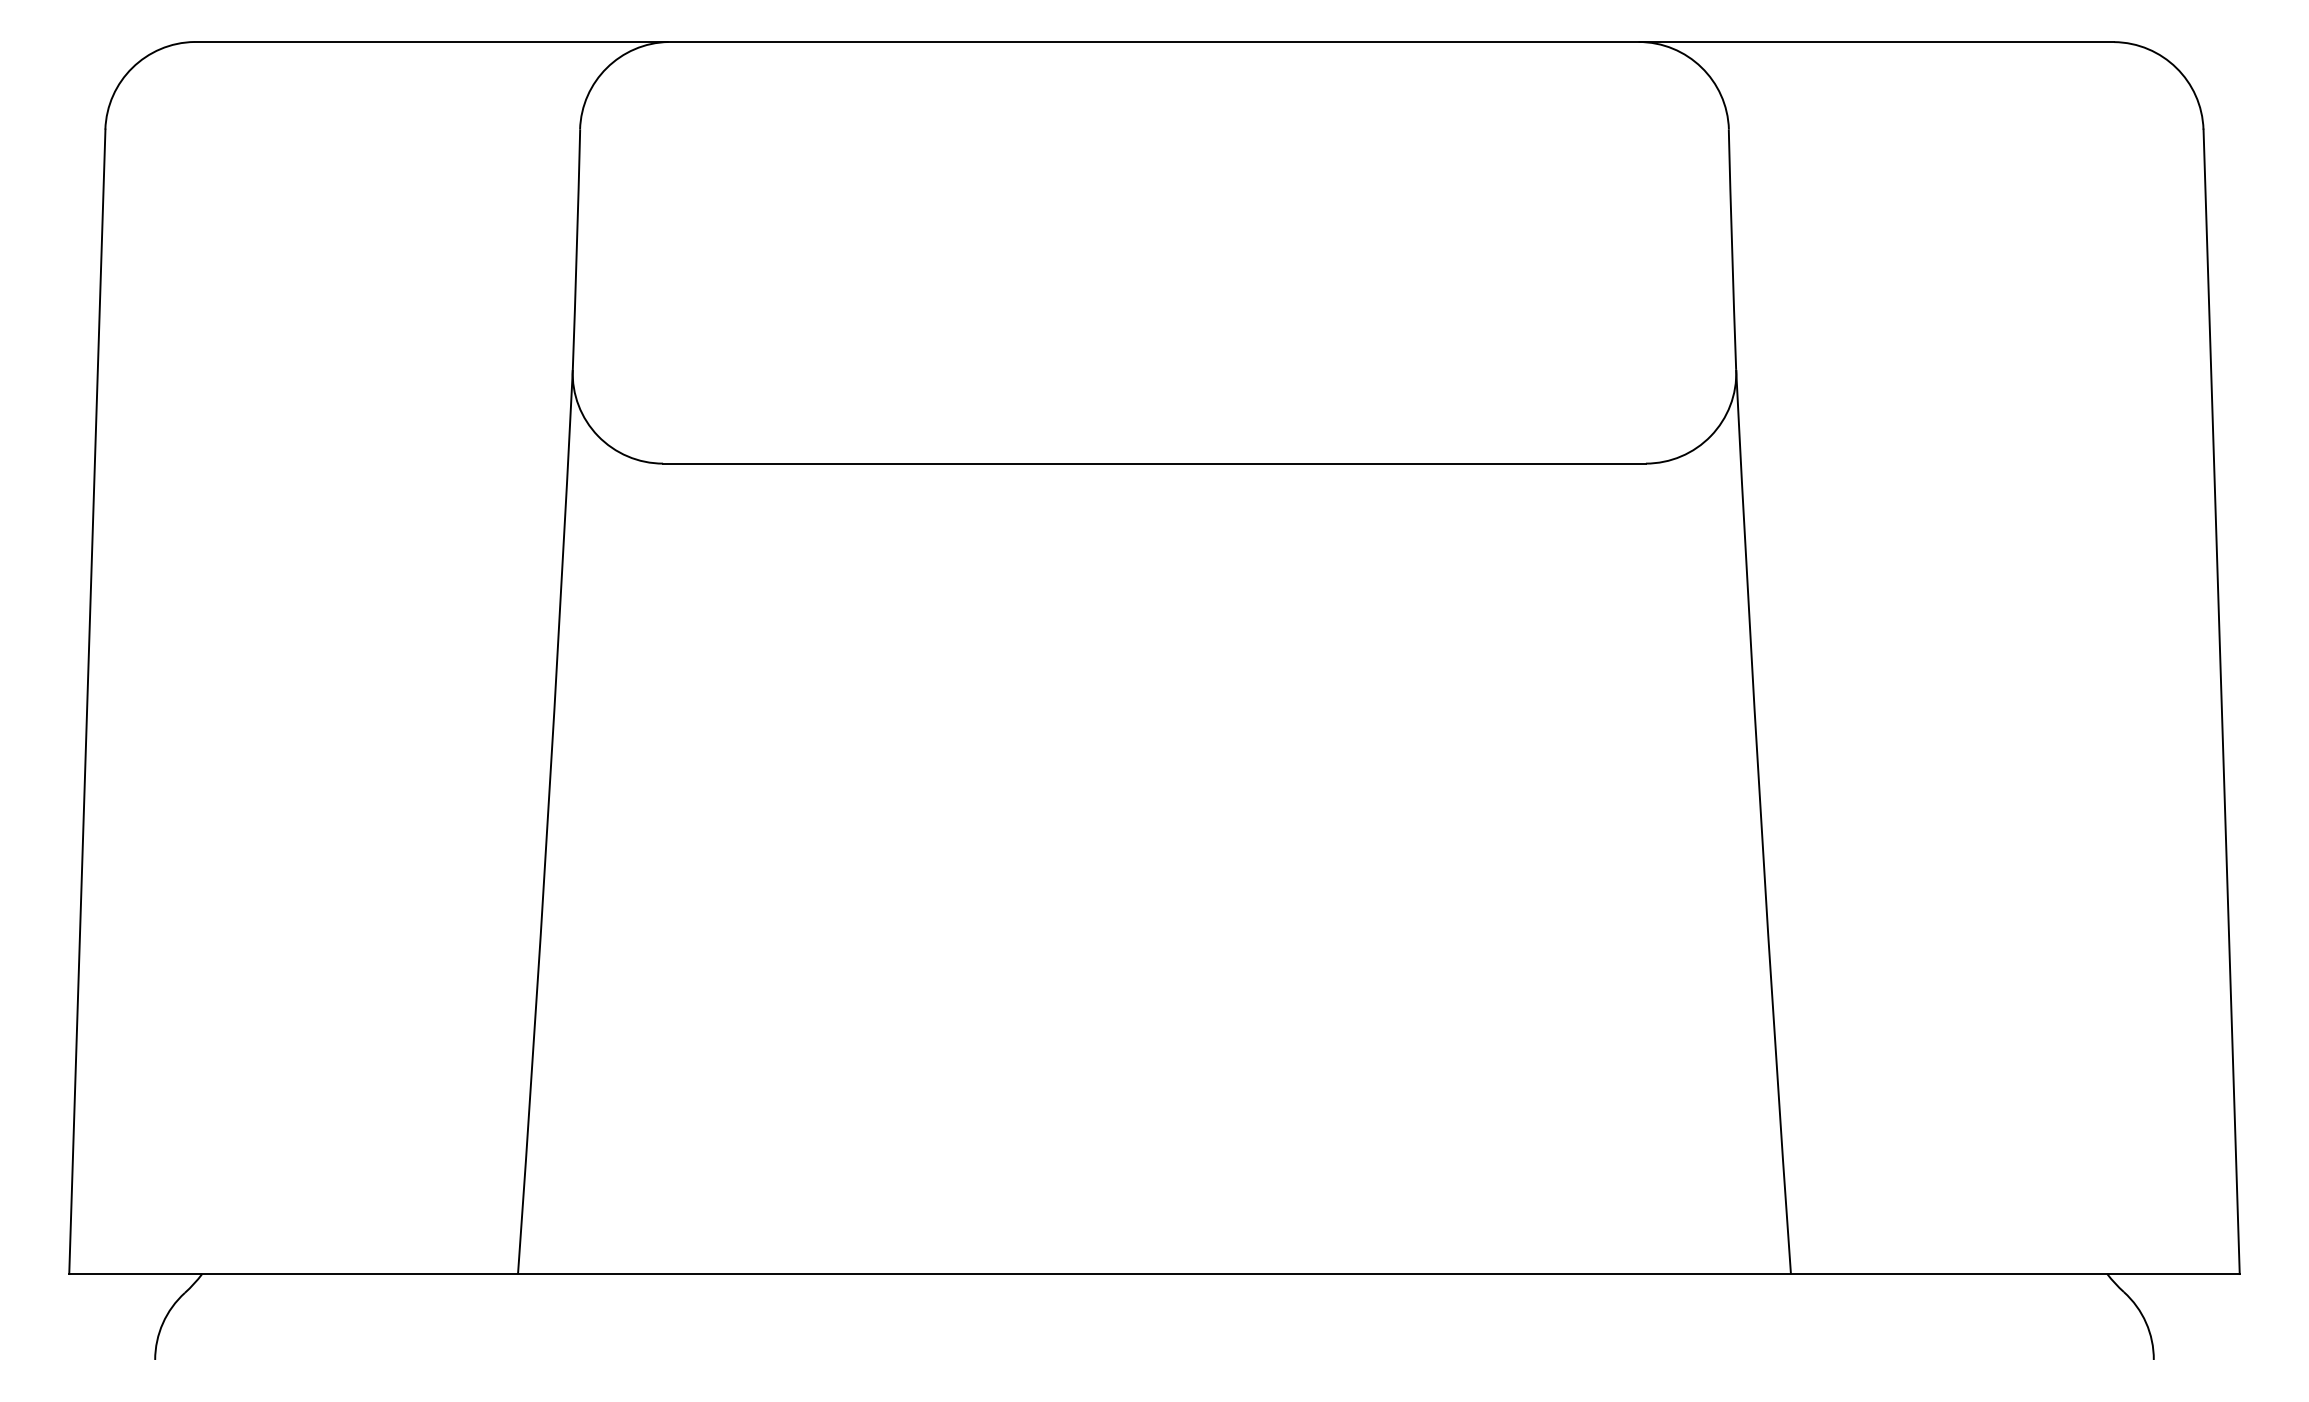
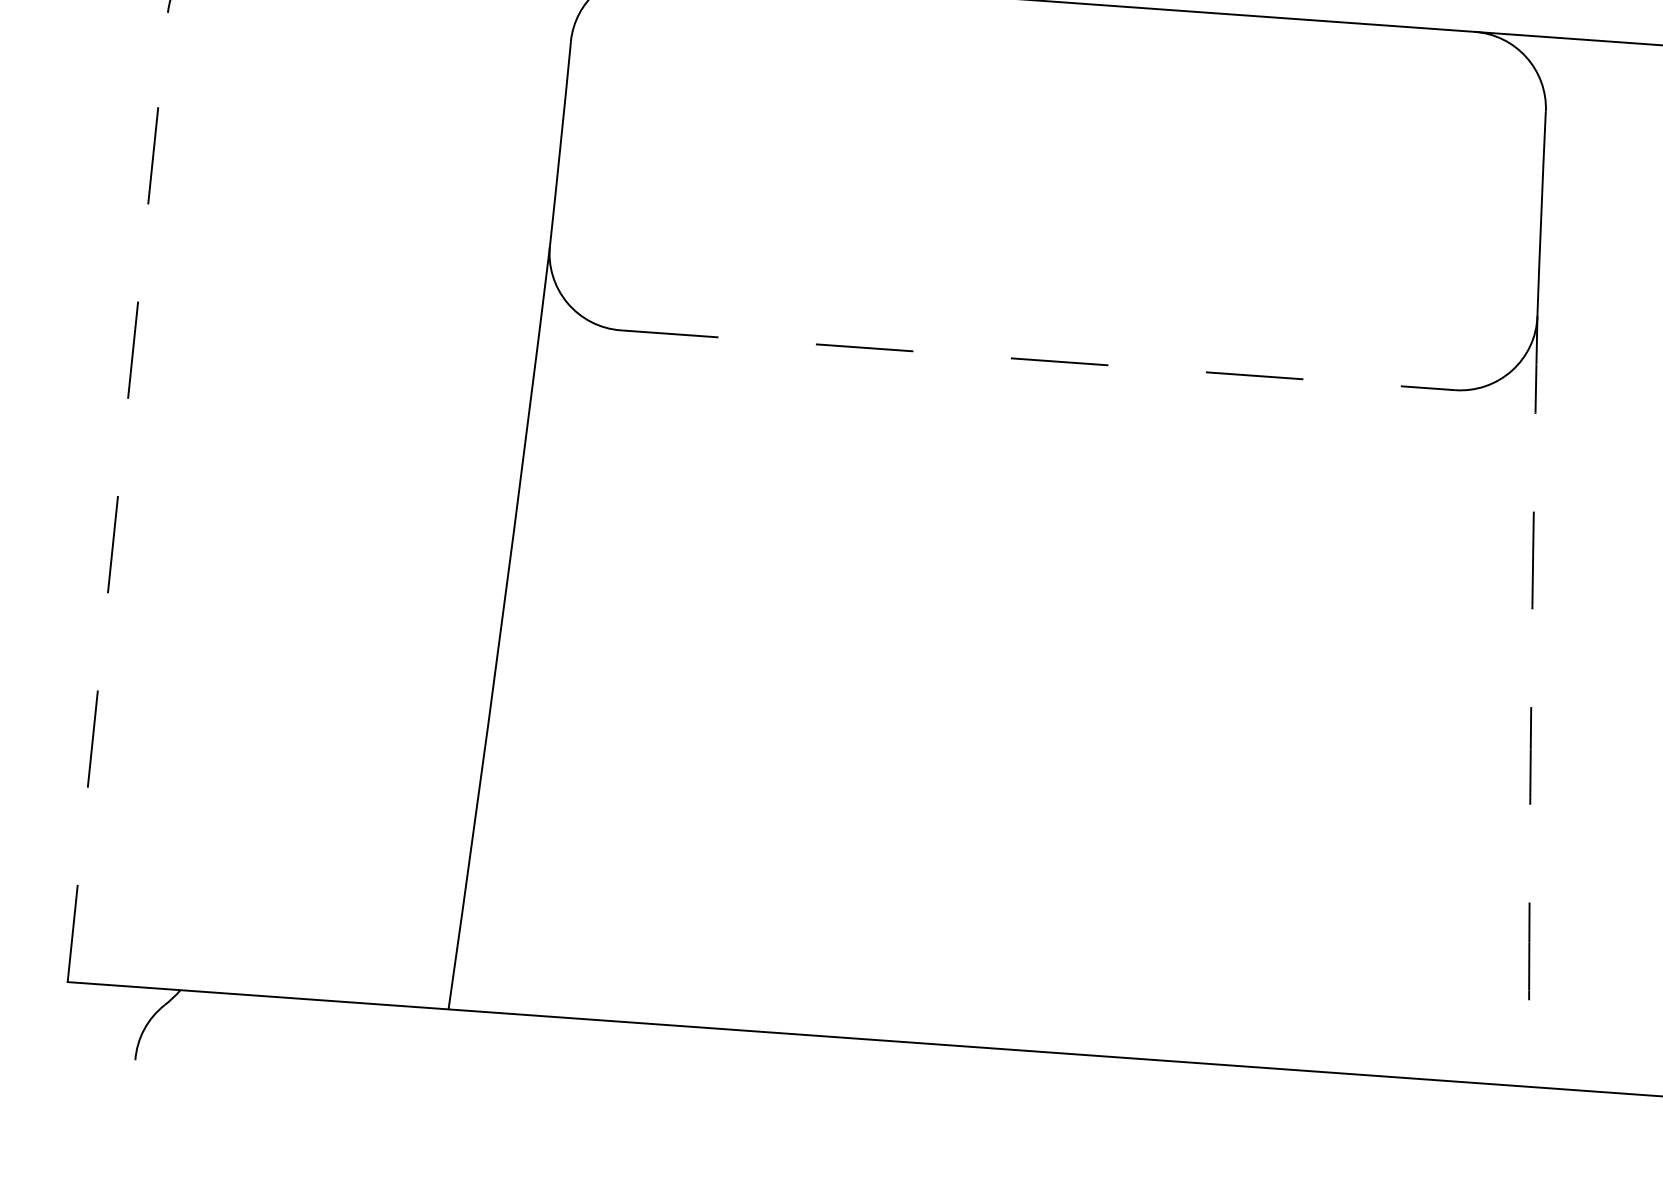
line: (1155, 463) -> (1038, 360), solid -> dashed
line: (87, 701) -> (117, 497), solid -> dashed
arc: (1761, 822) -> (1531, 701), solid -> dashed

